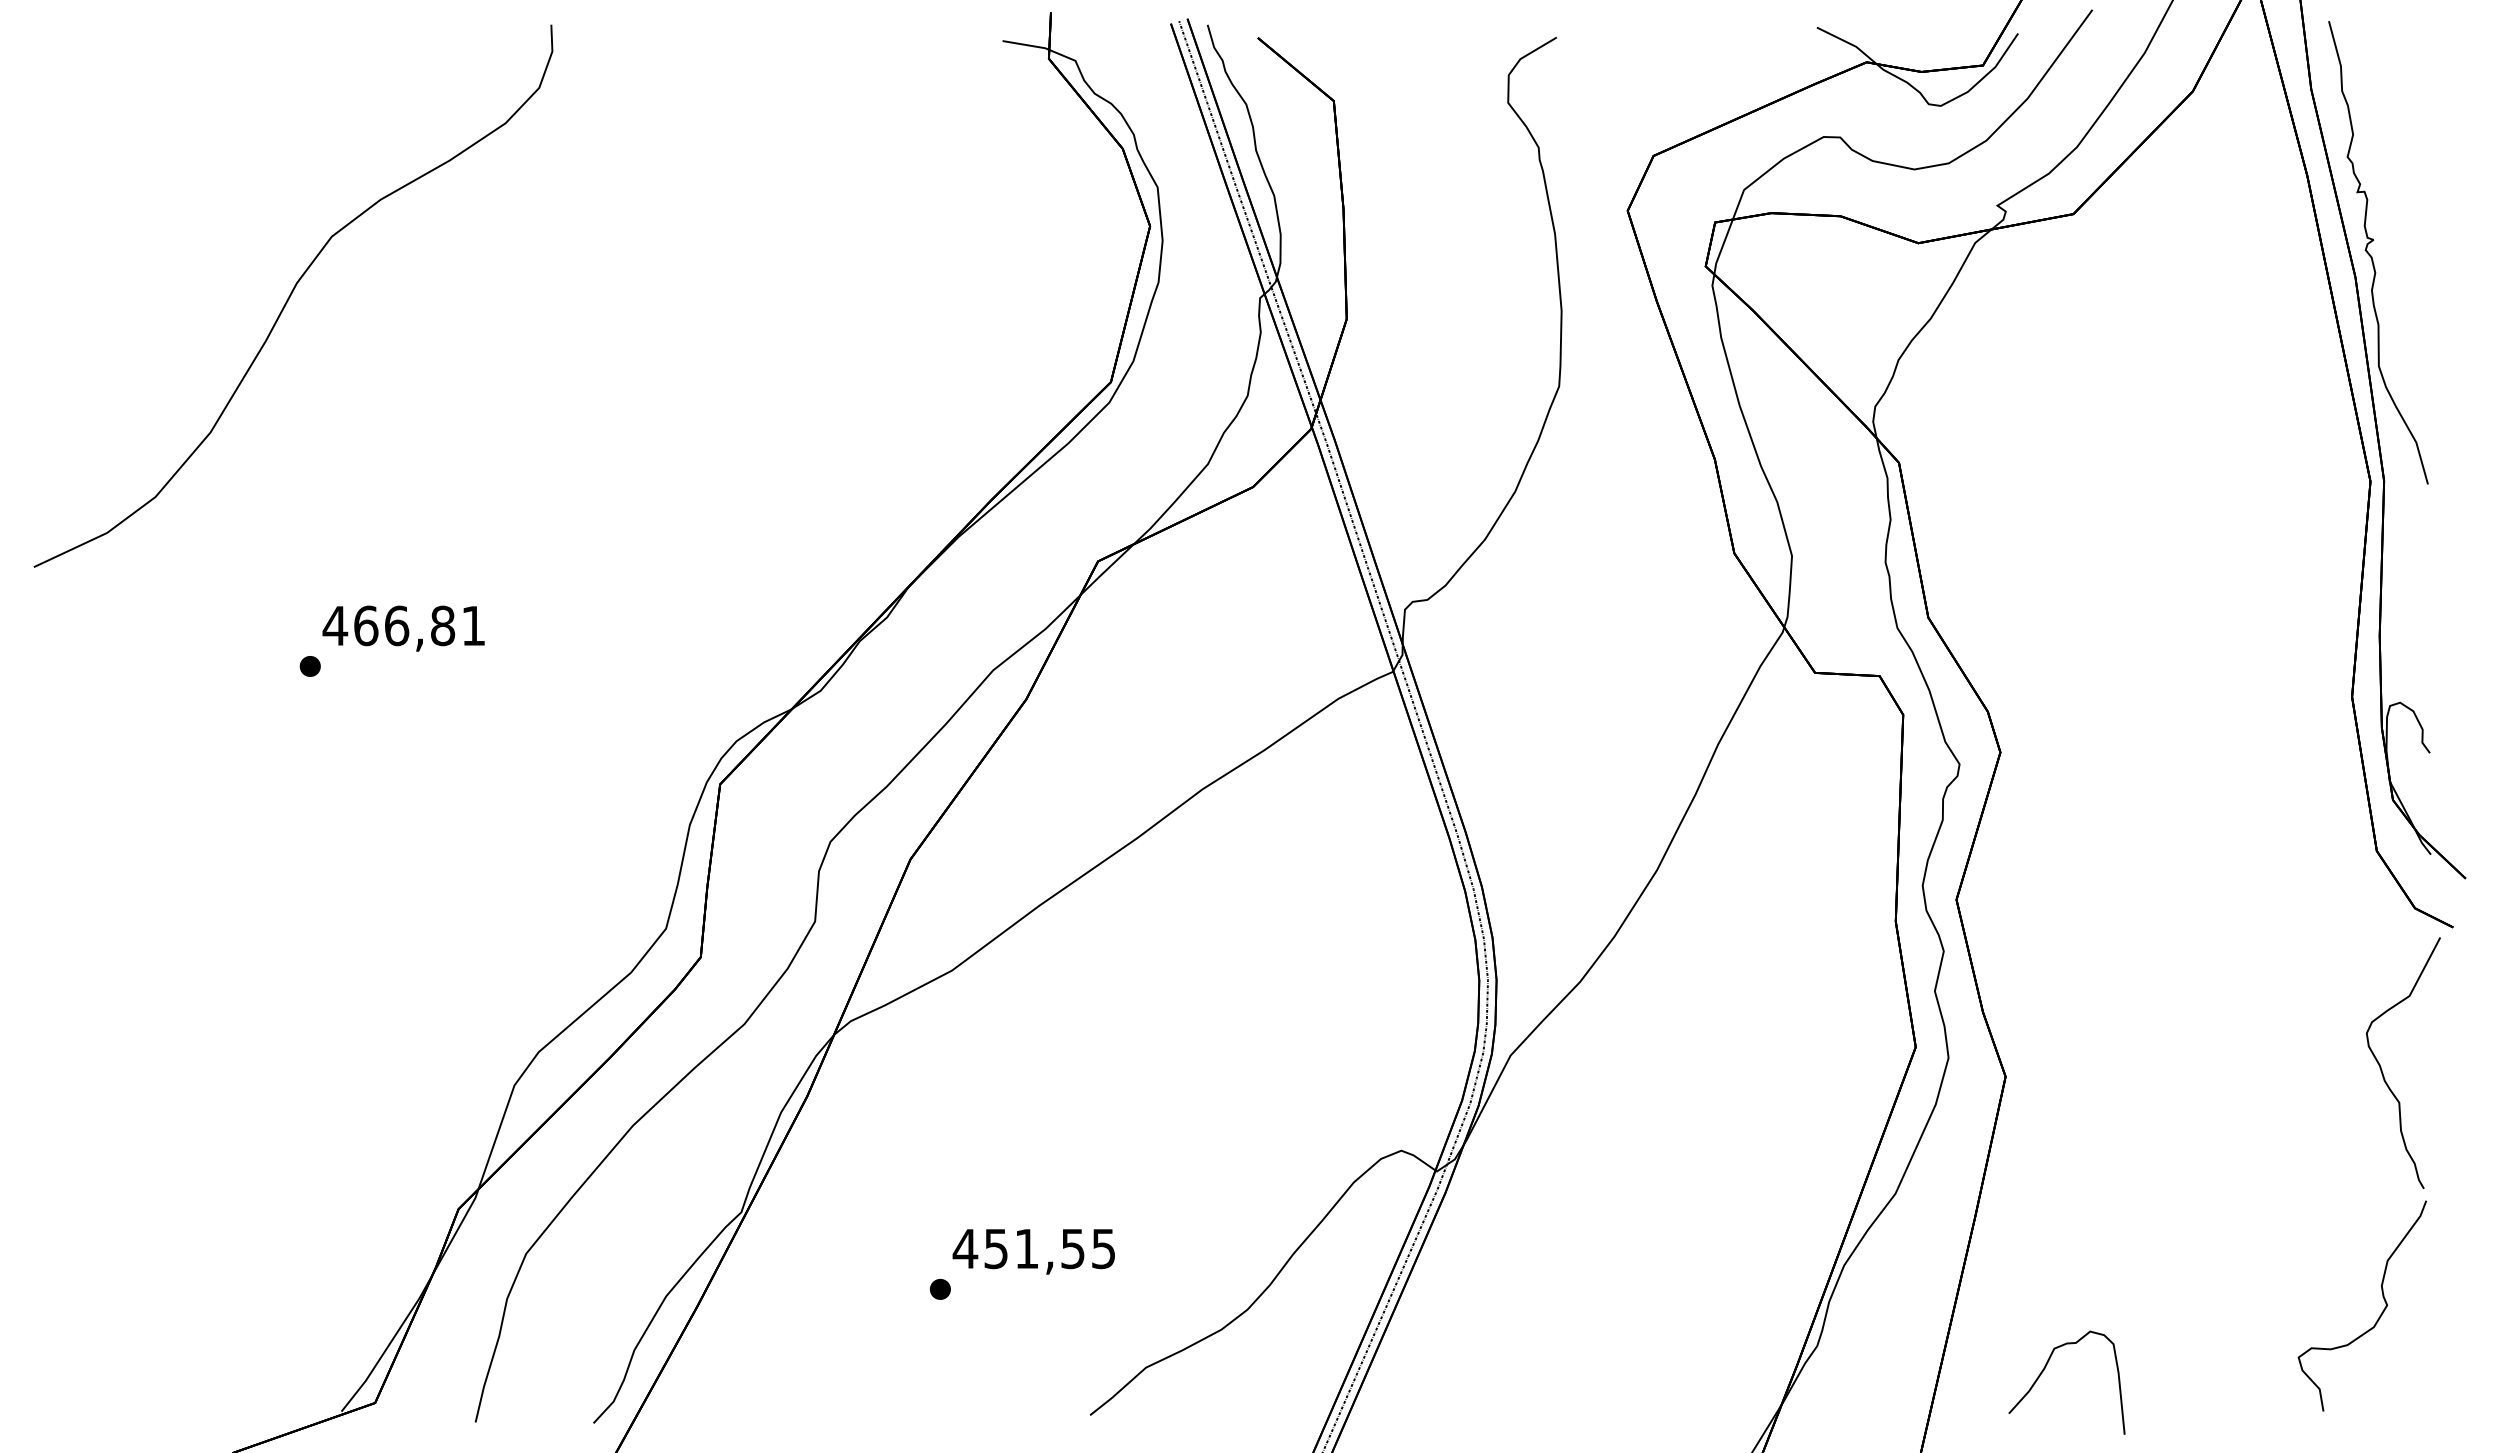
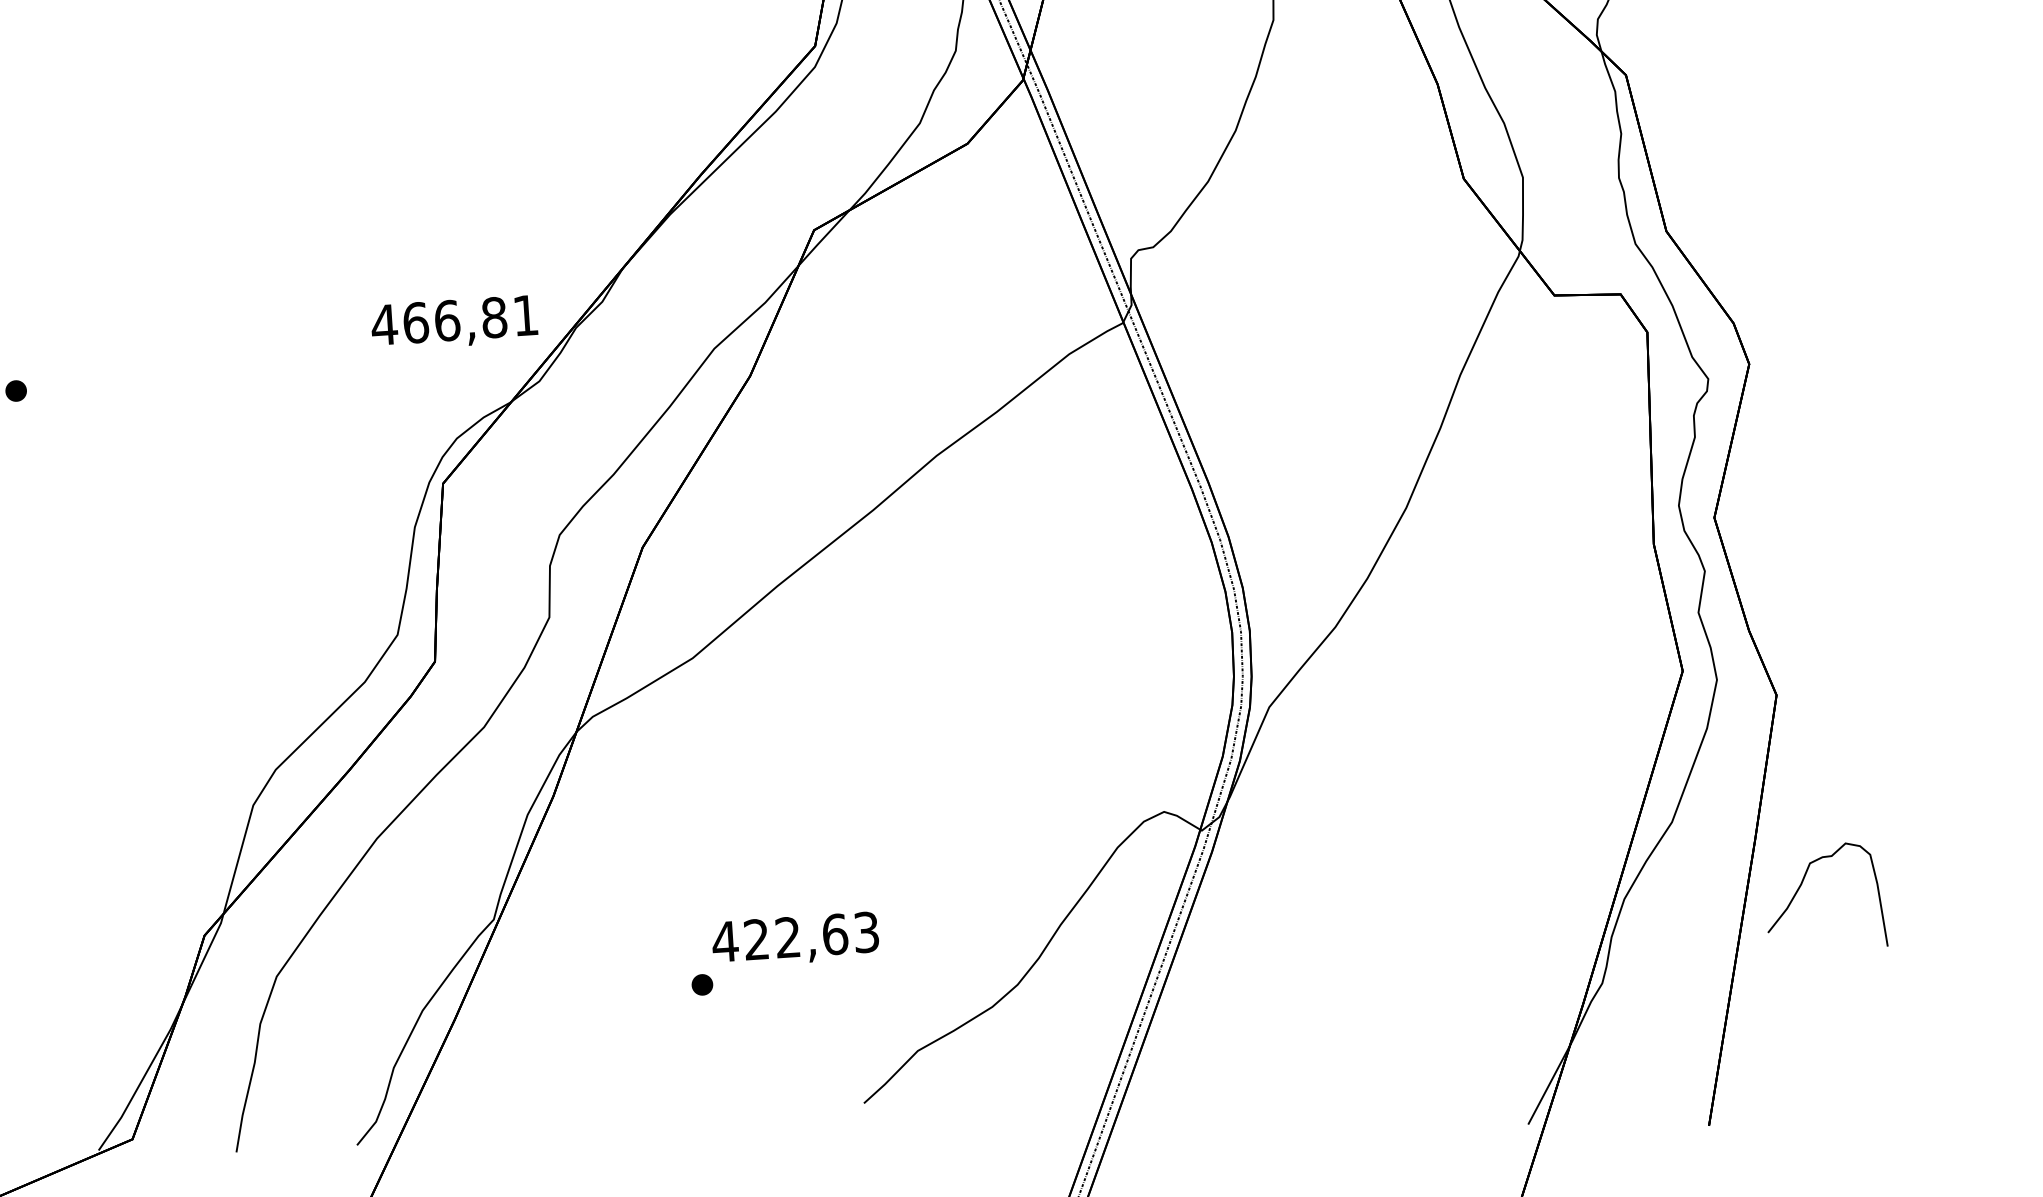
text: (403, 628) -> (454, 322), moved
text: (1049, 1248) -> (811, 935), 451,55 -> 422,63
curve: (2044, 1370) -> (1801, 886), moved

